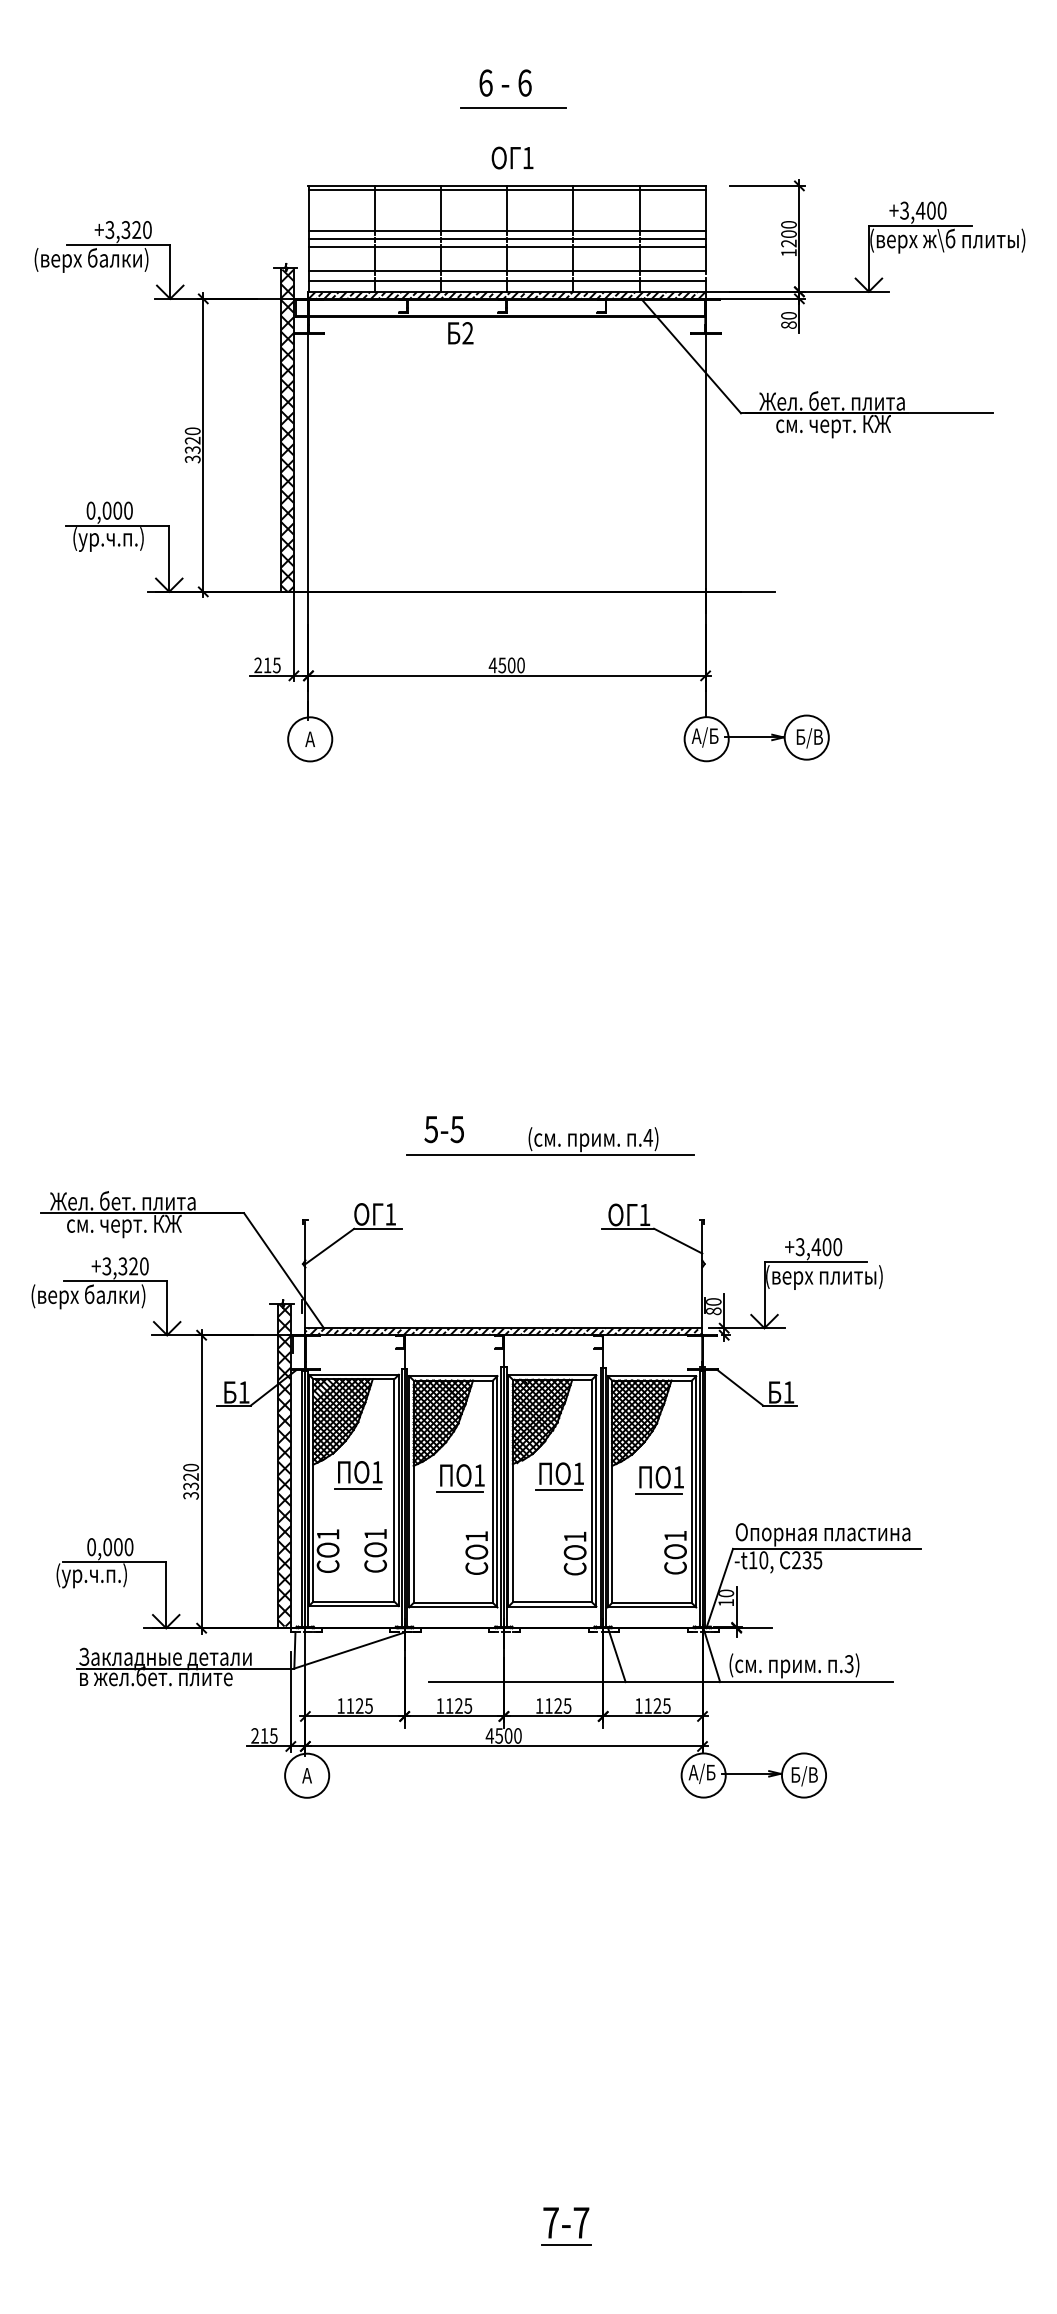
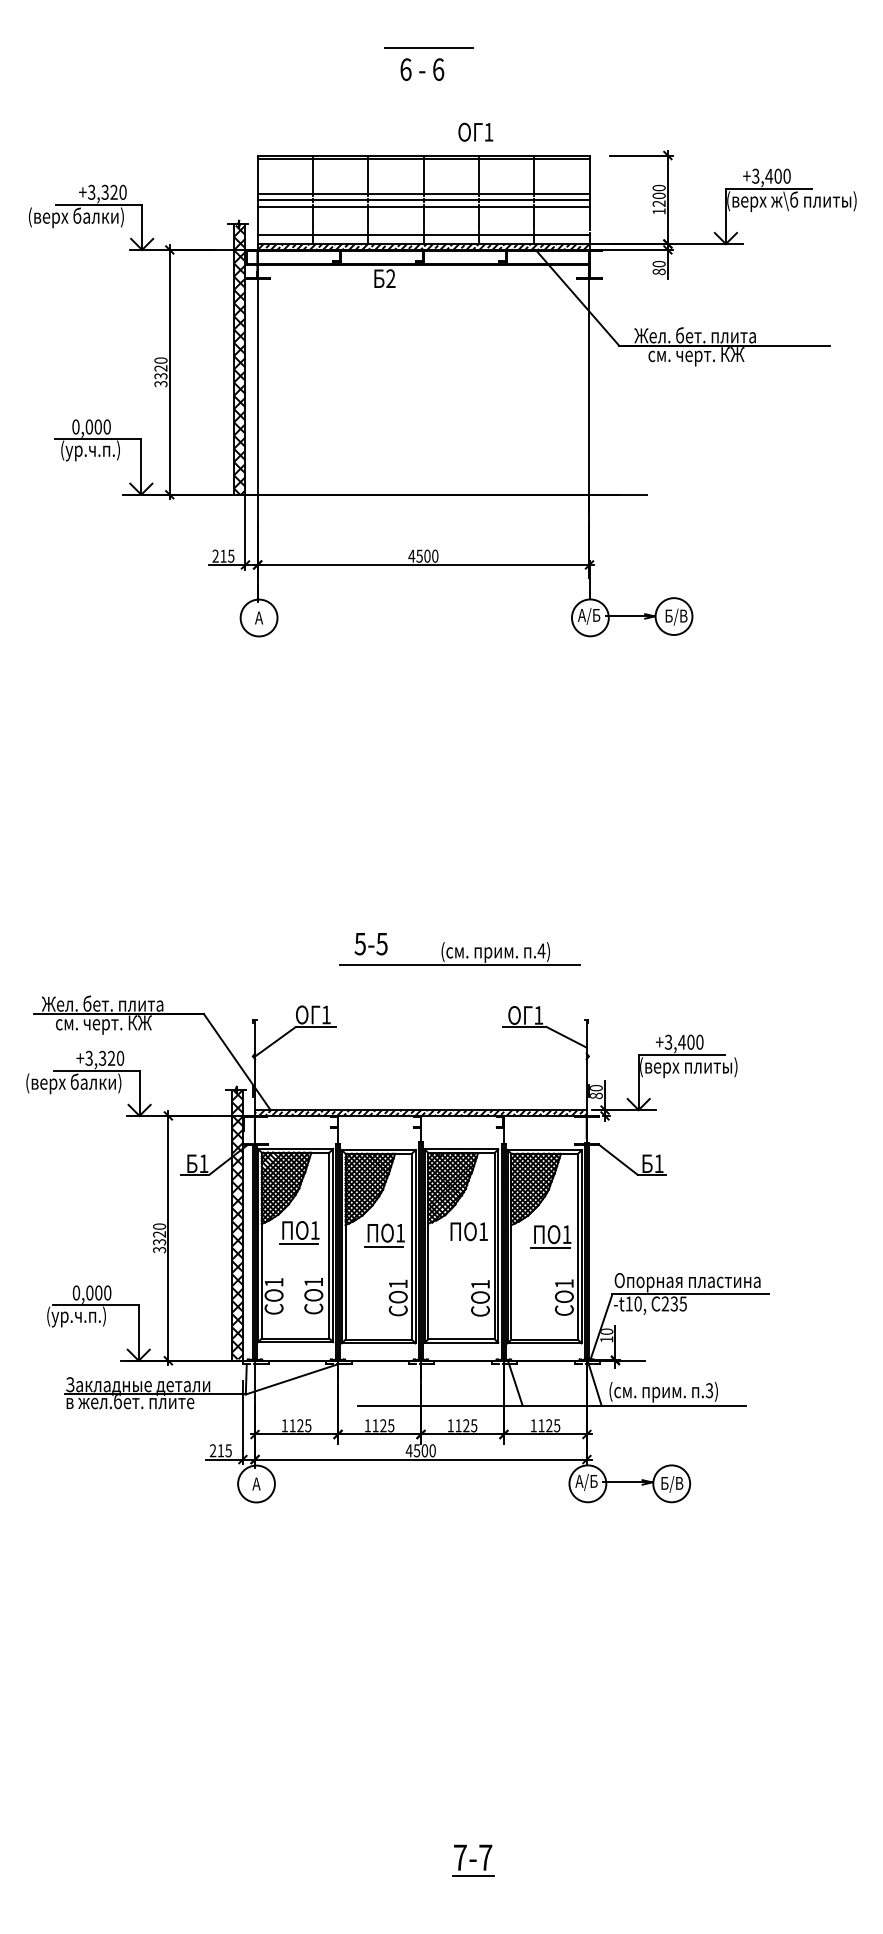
line: (513, 107) -> (428, 47), moved
text: (512, 157) -> (475, 131), moved
line: (506, 270) -> (423, 226), removed
line: (559, 1490) -> (467, 1245), removed

